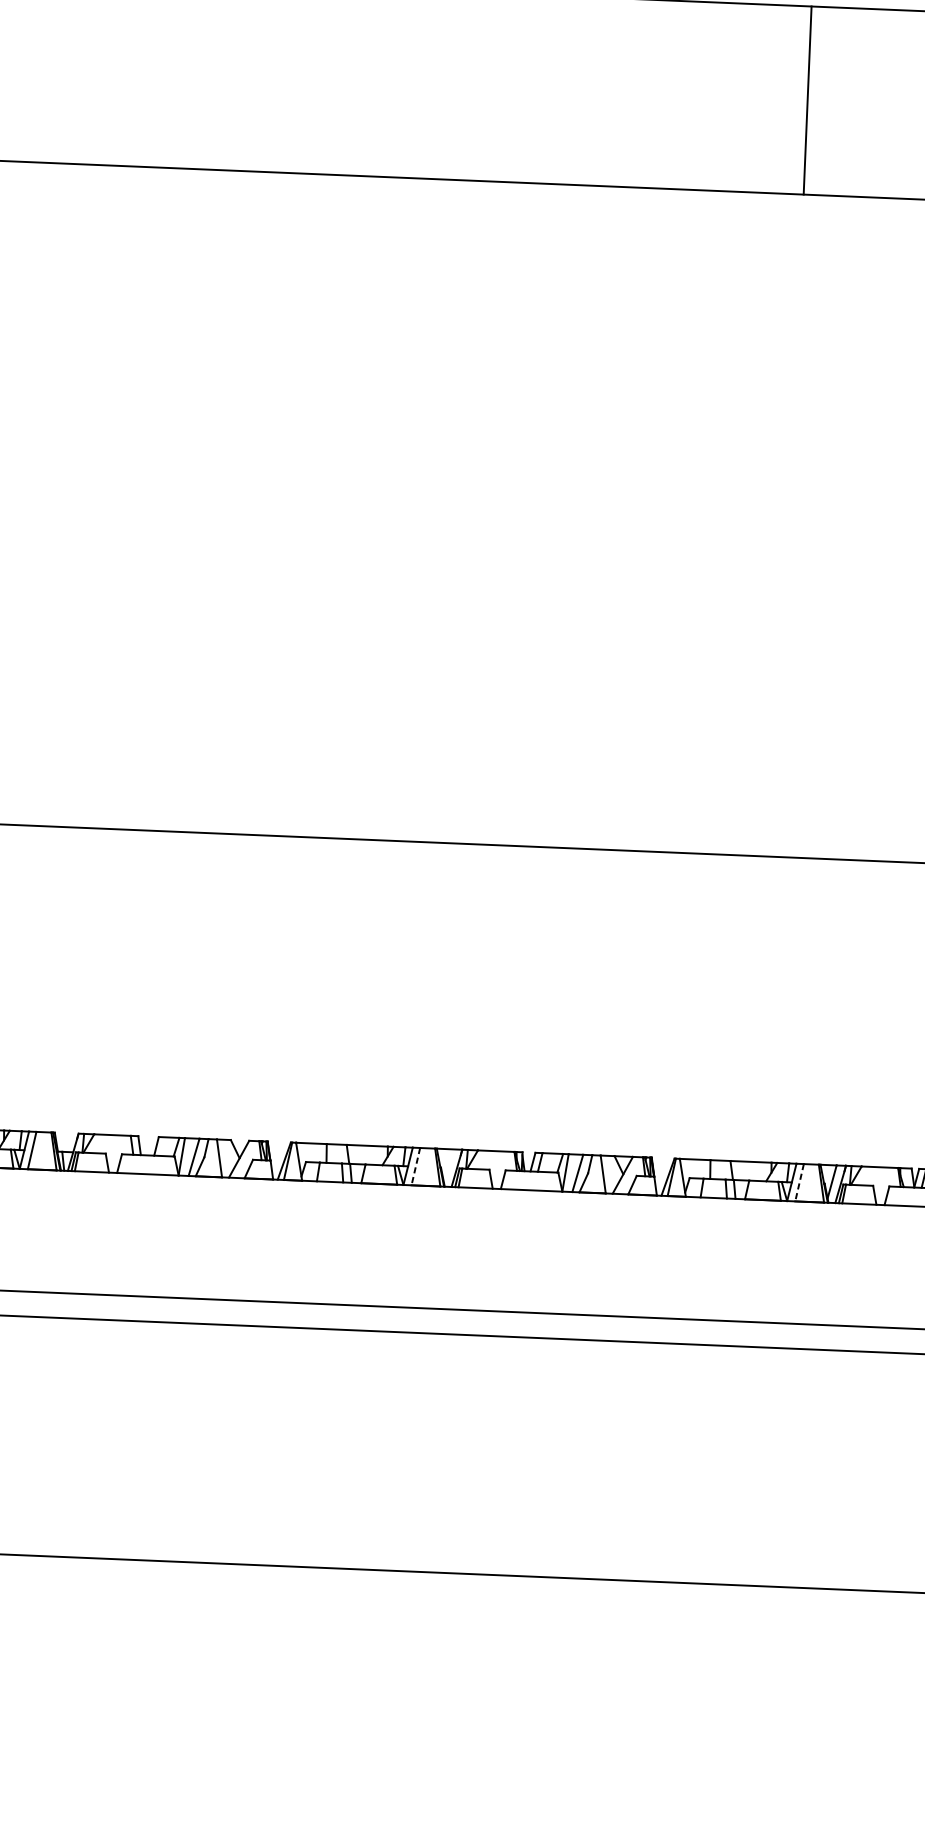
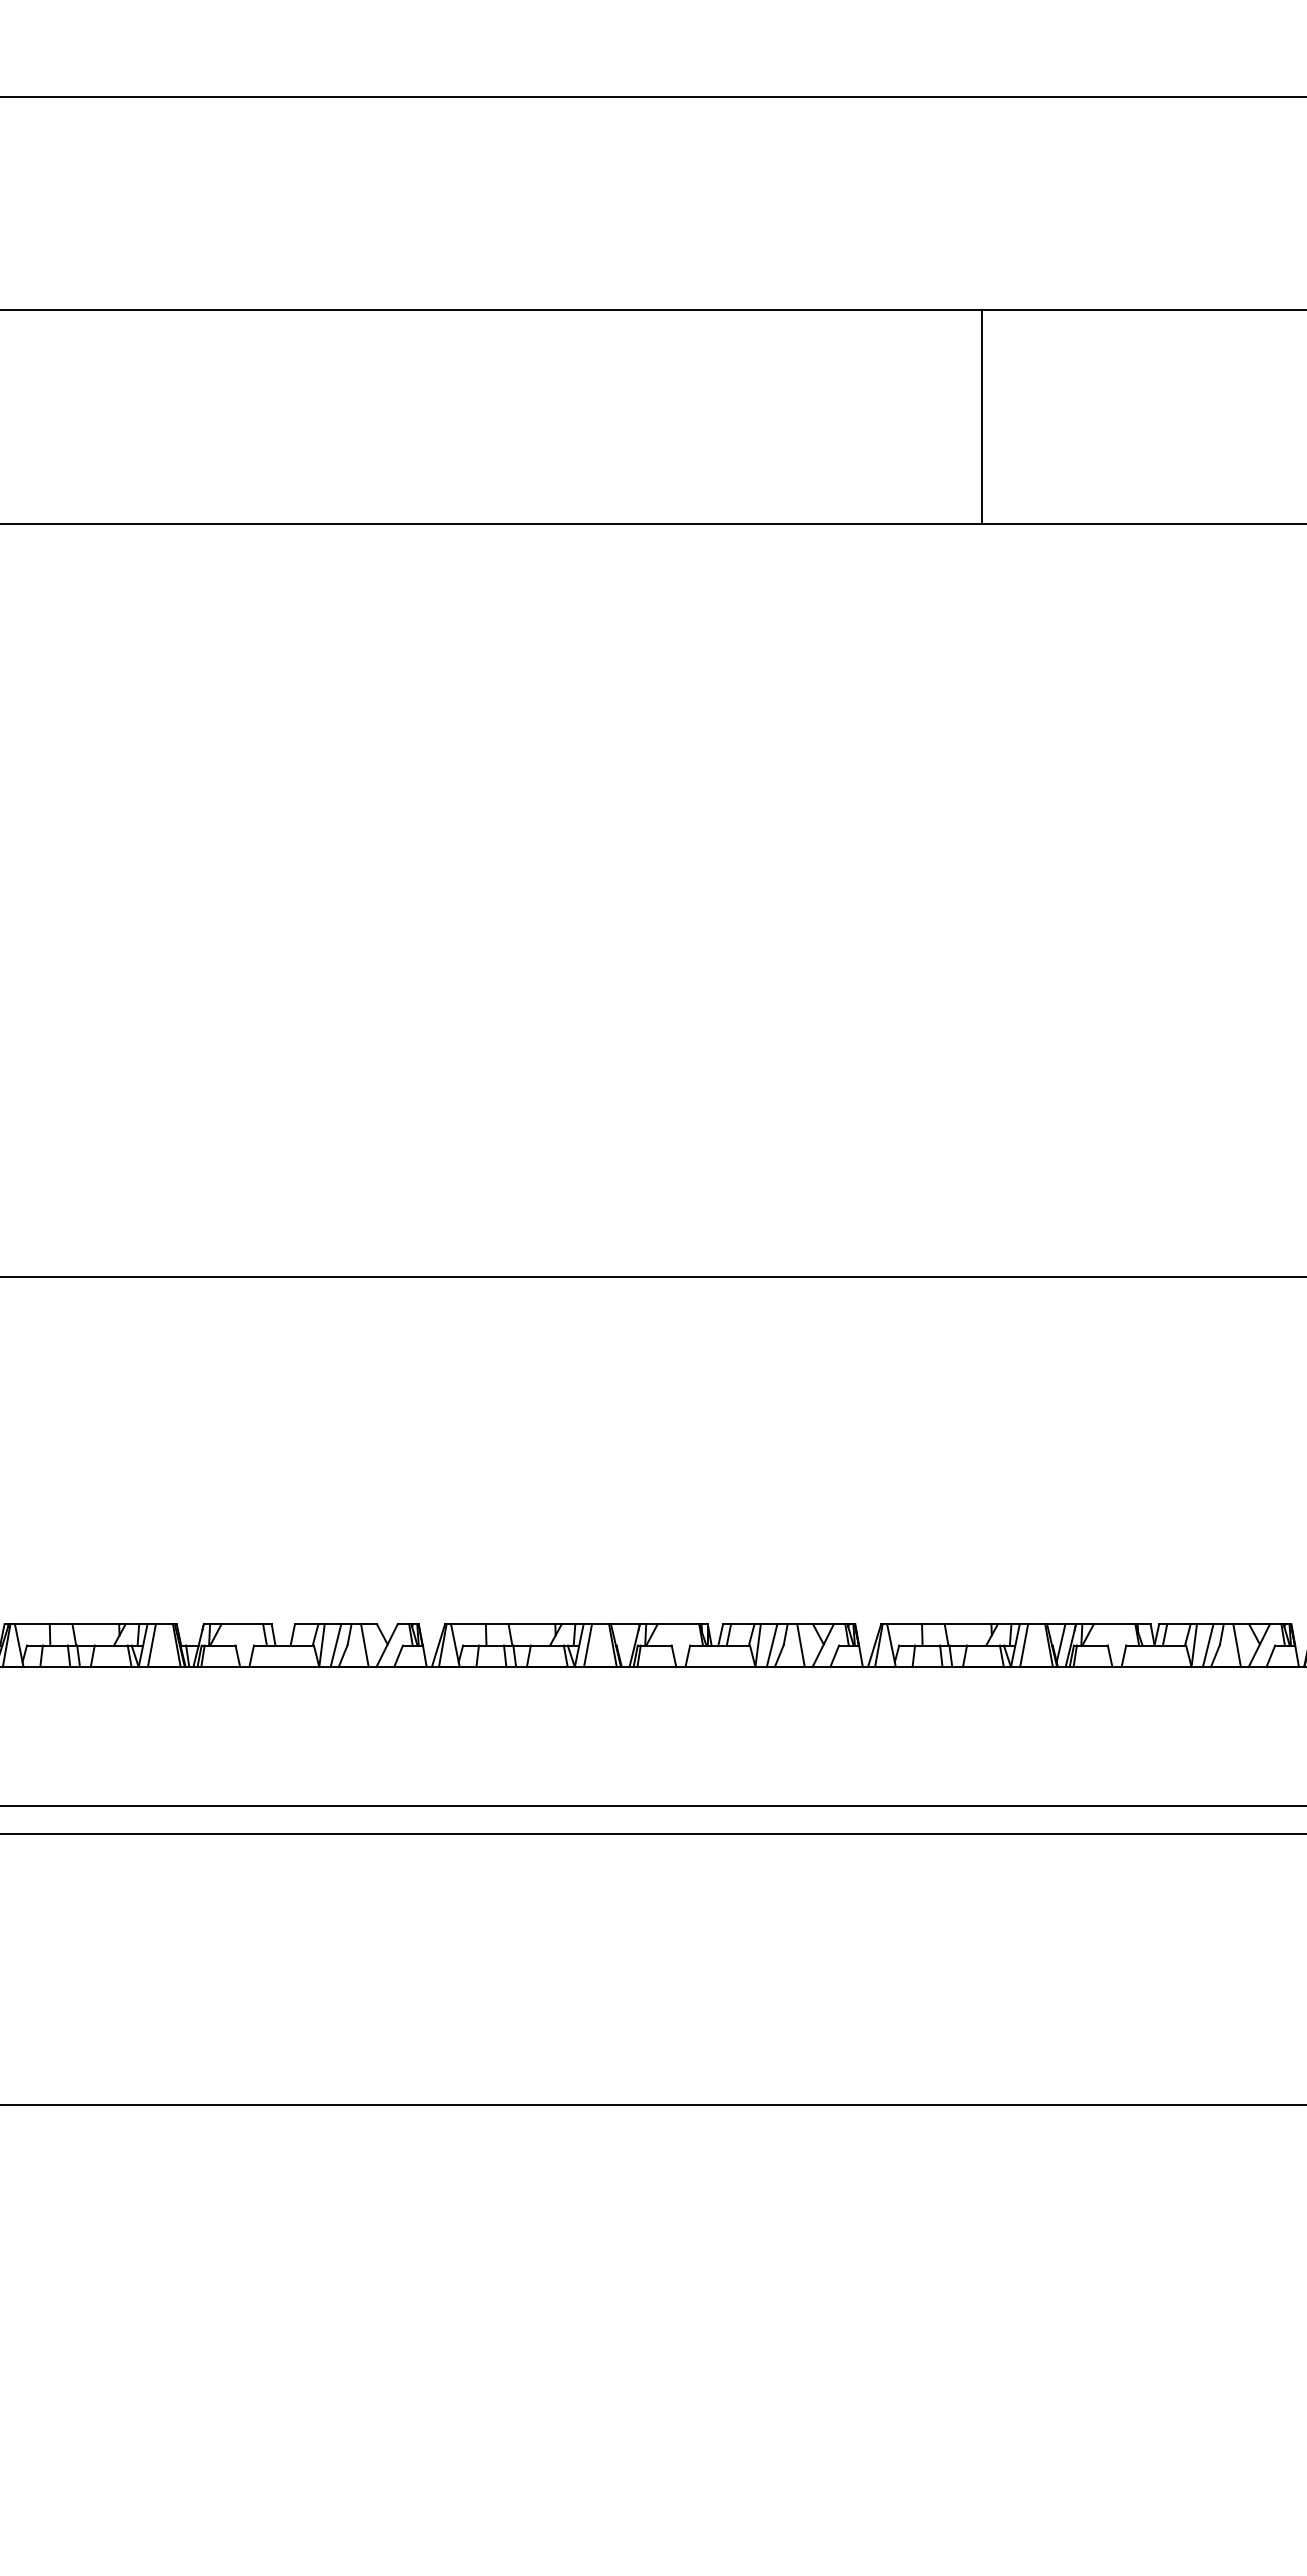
line: (416, 1166) -> (588, 1645), dashed -> solid
line: (799, 1182) -> (1024, 1645), dashed -> solid

